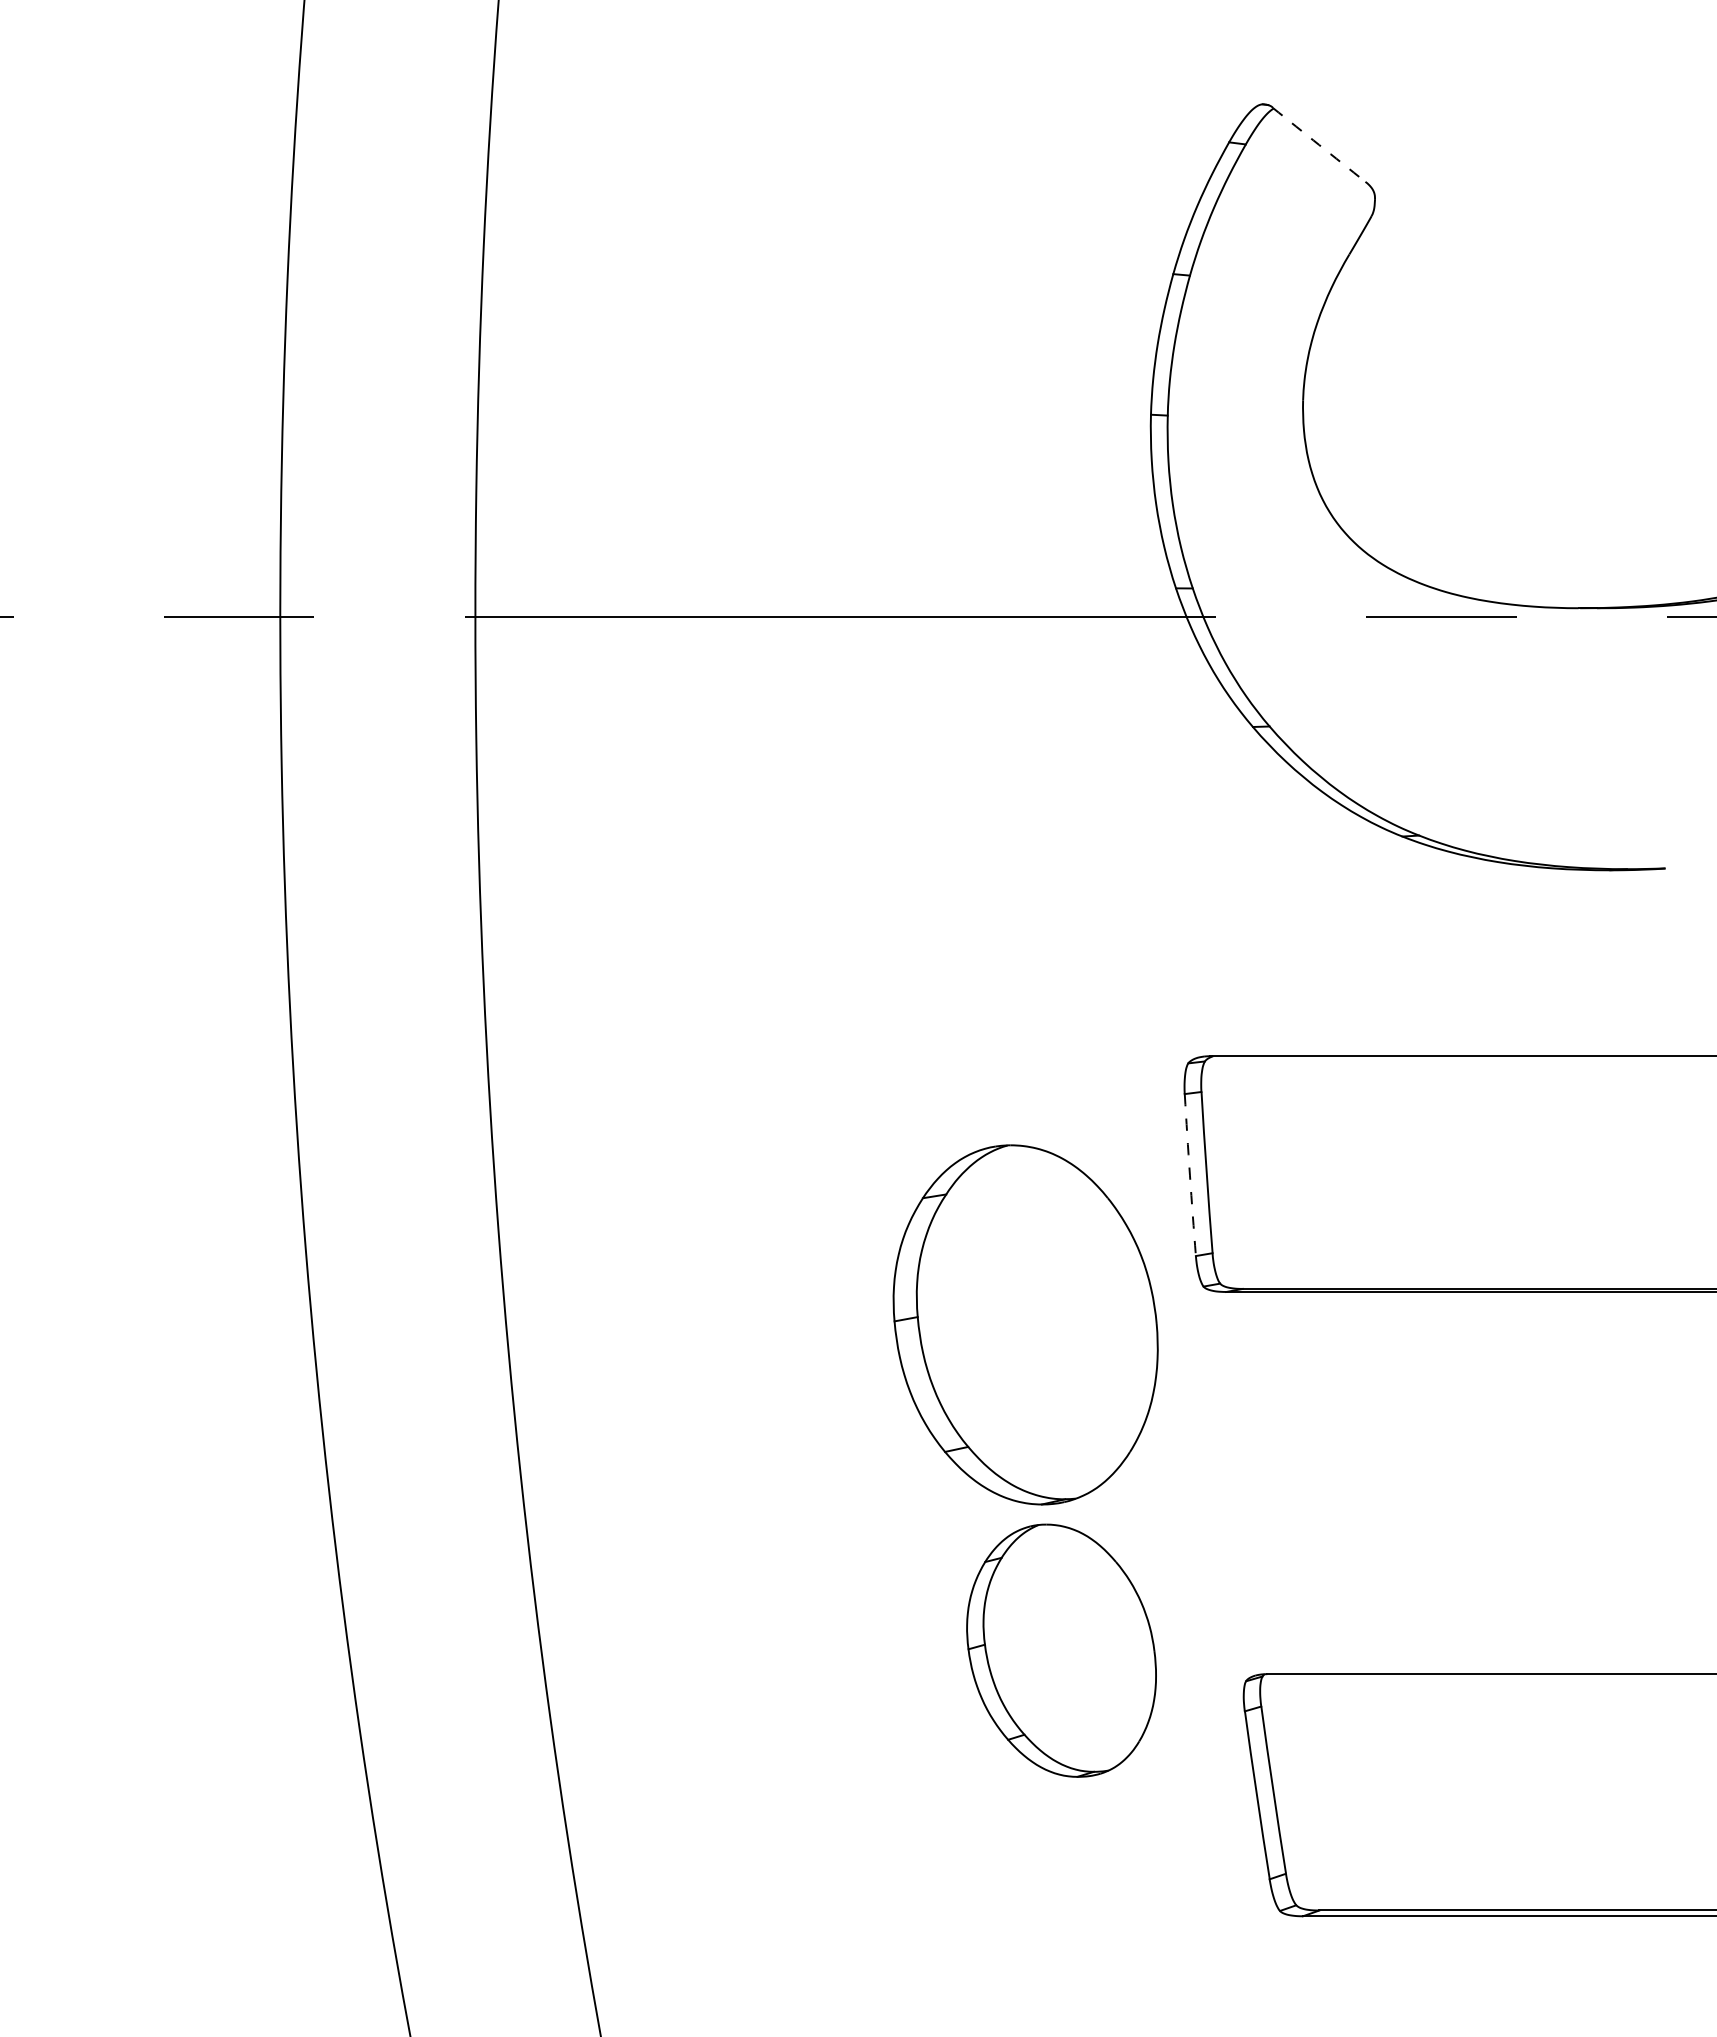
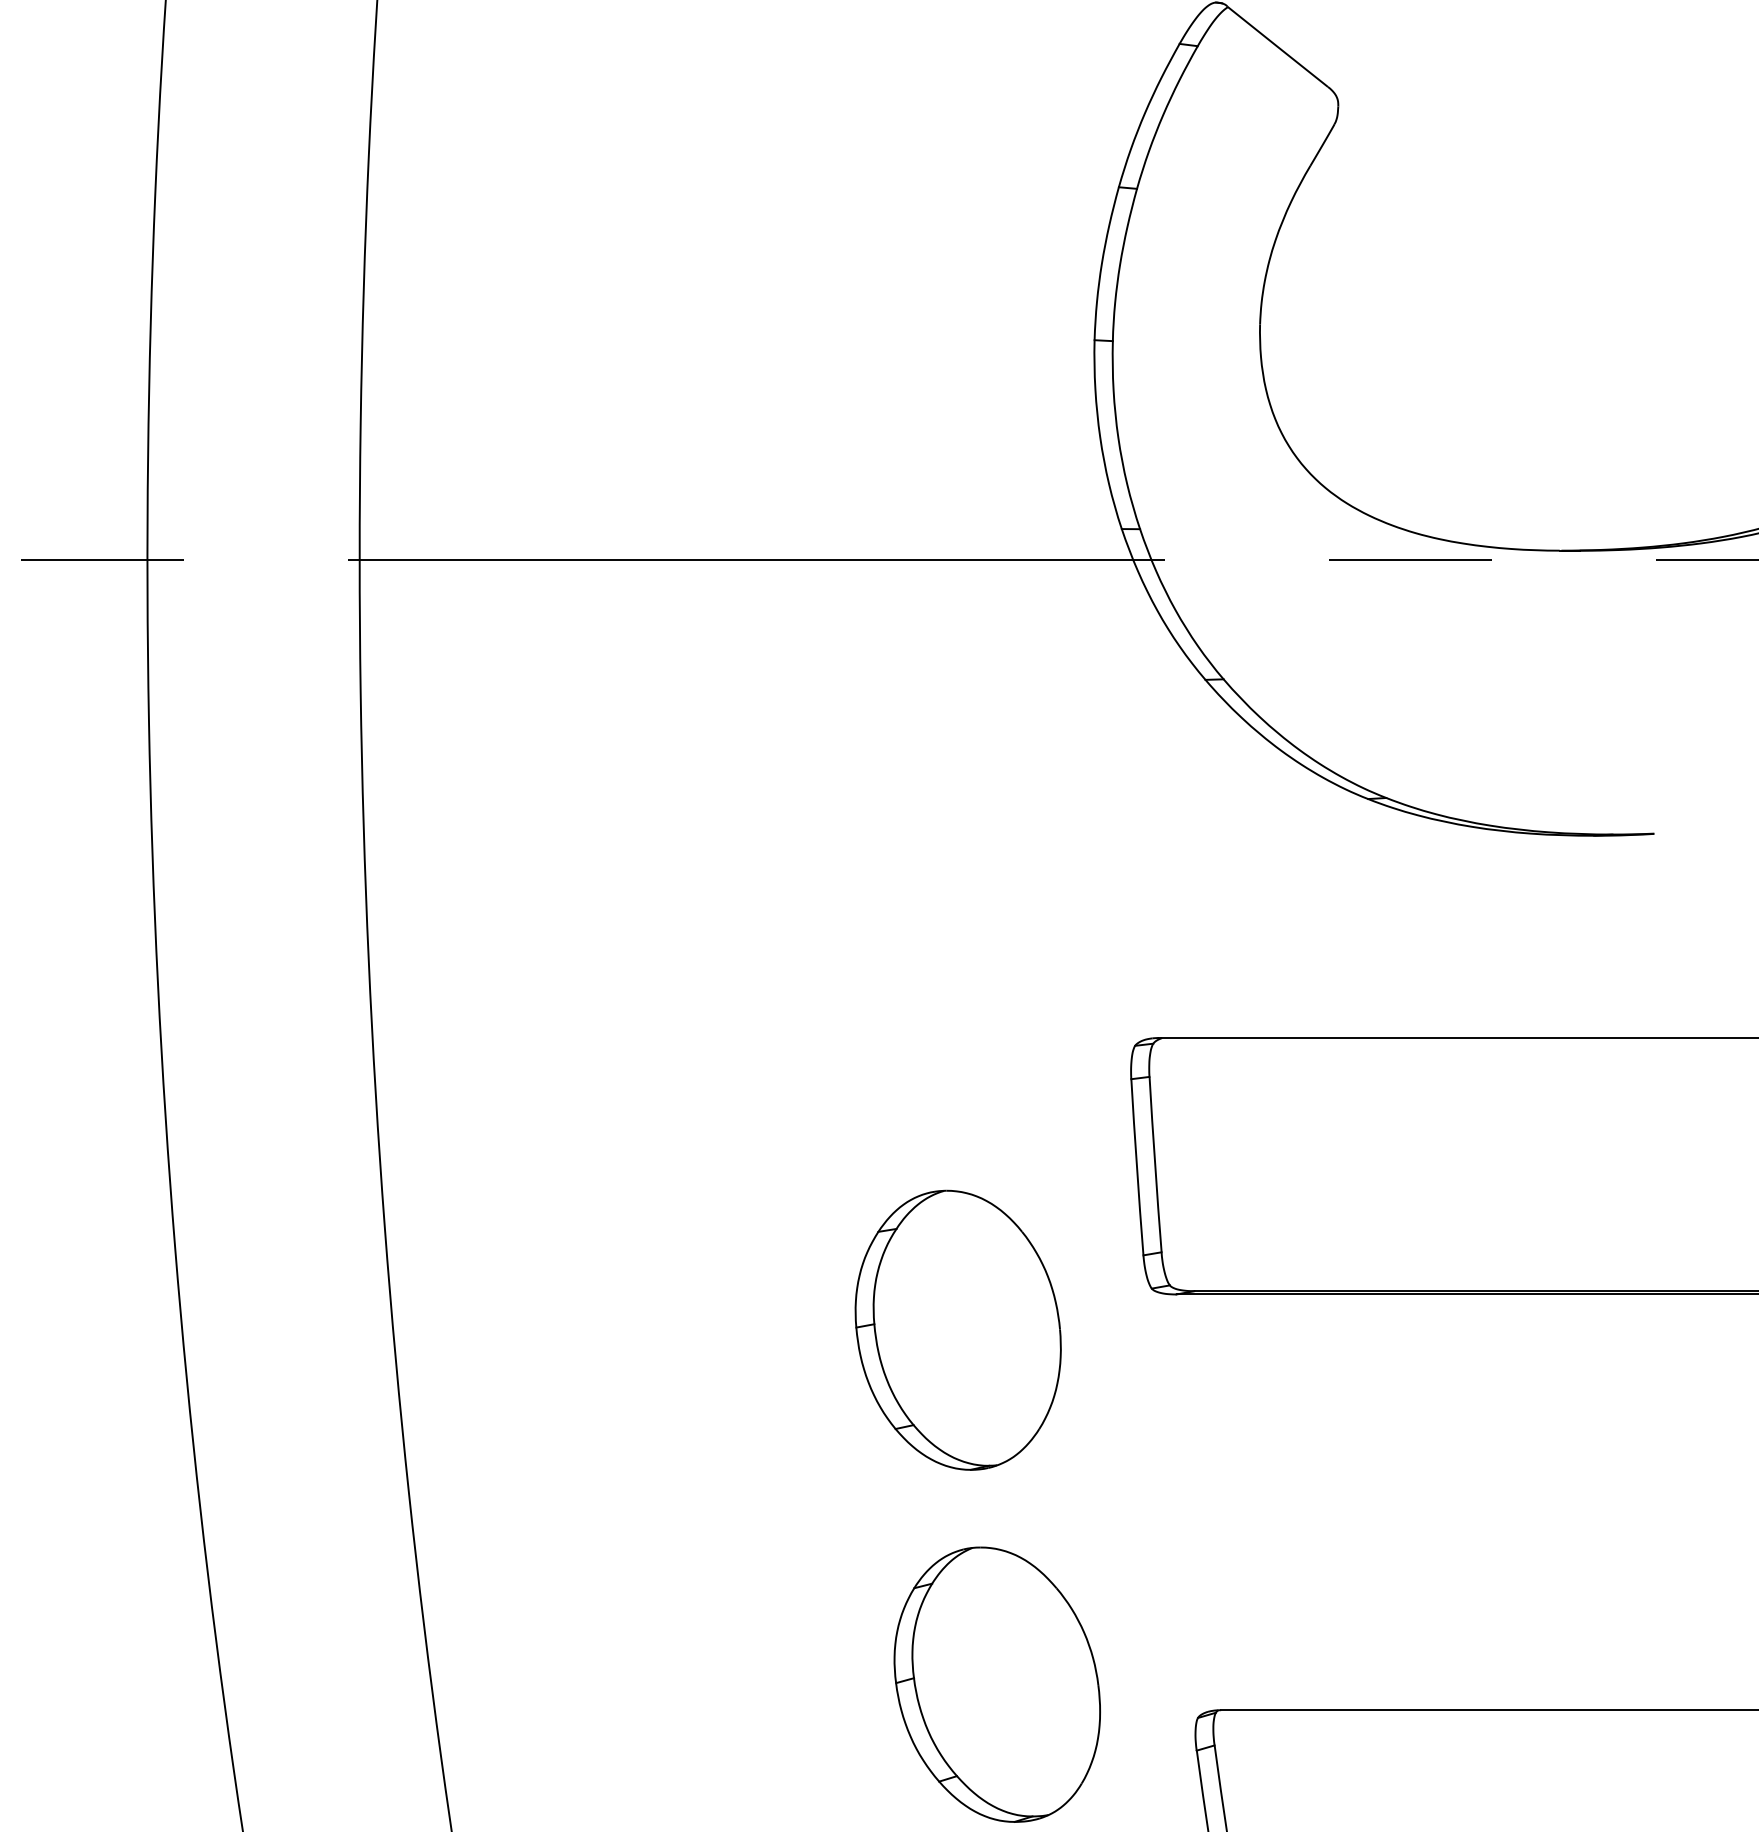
arc: (1319, 144) -> (1277, 46), dashed -> solid
arc: (1189, 1175) -> (1136, 1167), dashed -> solid
part: (1025, 1324) -> (958, 1329), size x0.71

